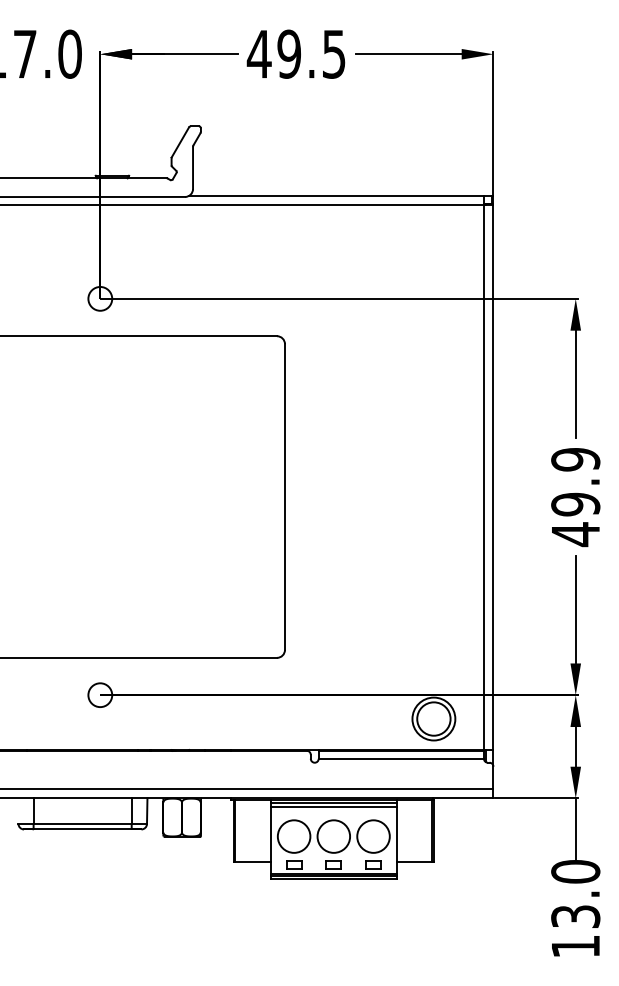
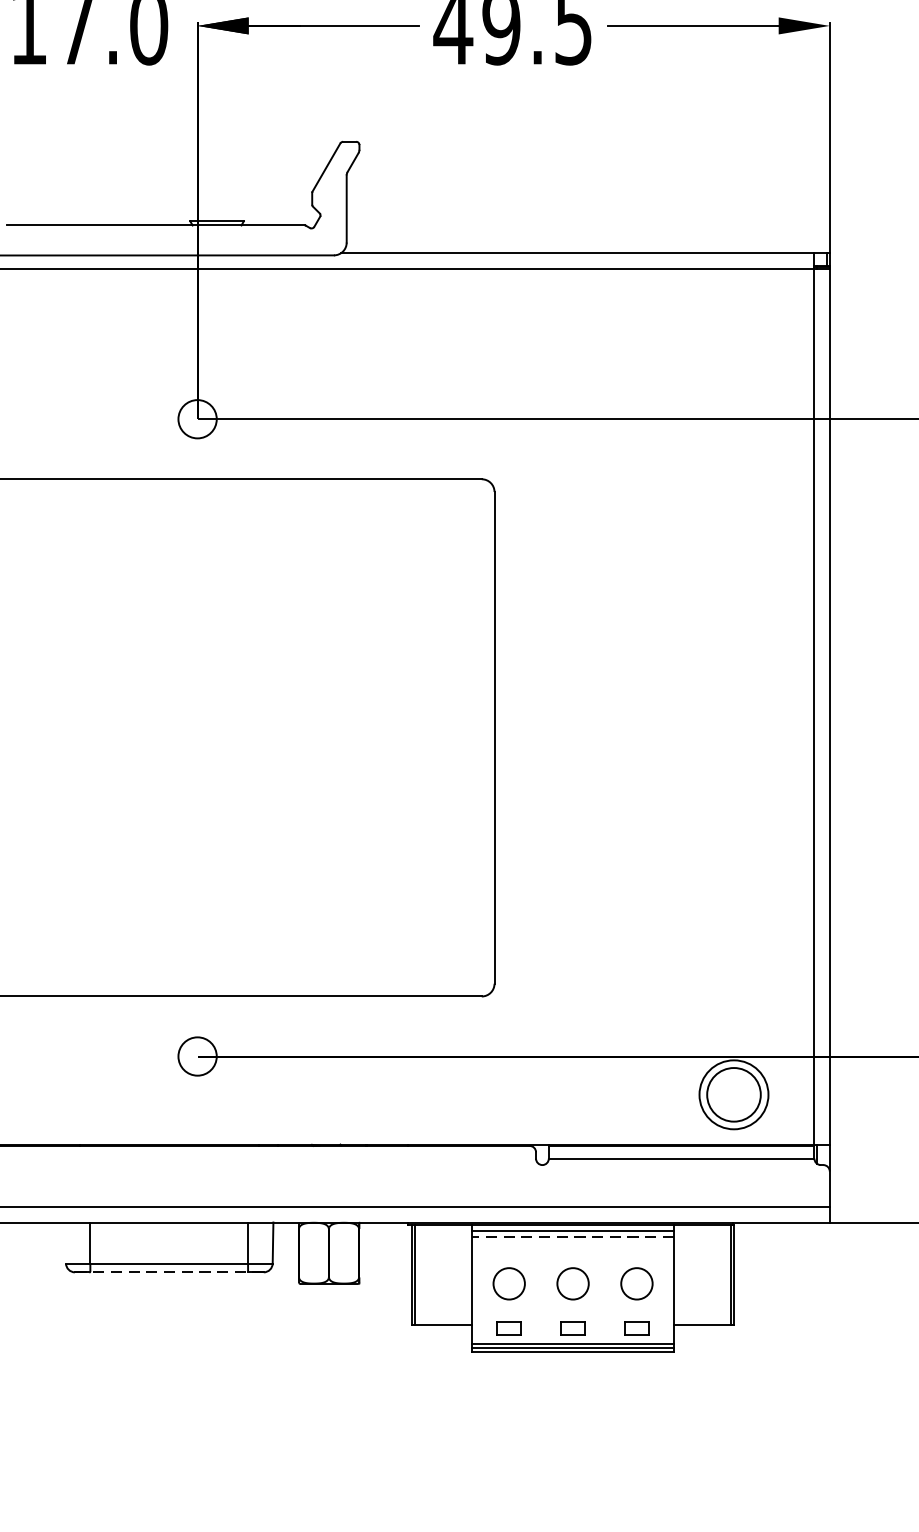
line: (333, 807) -> (572, 1237), solid -> dashed
line: (83, 829) -> (170, 1272), solid -> dashed
circle: (293, 836) -> (508, 1283), size x0.6
circle: (333, 836) -> (572, 1283), size x0.6
circle: (373, 836) -> (636, 1283), size x0.6

